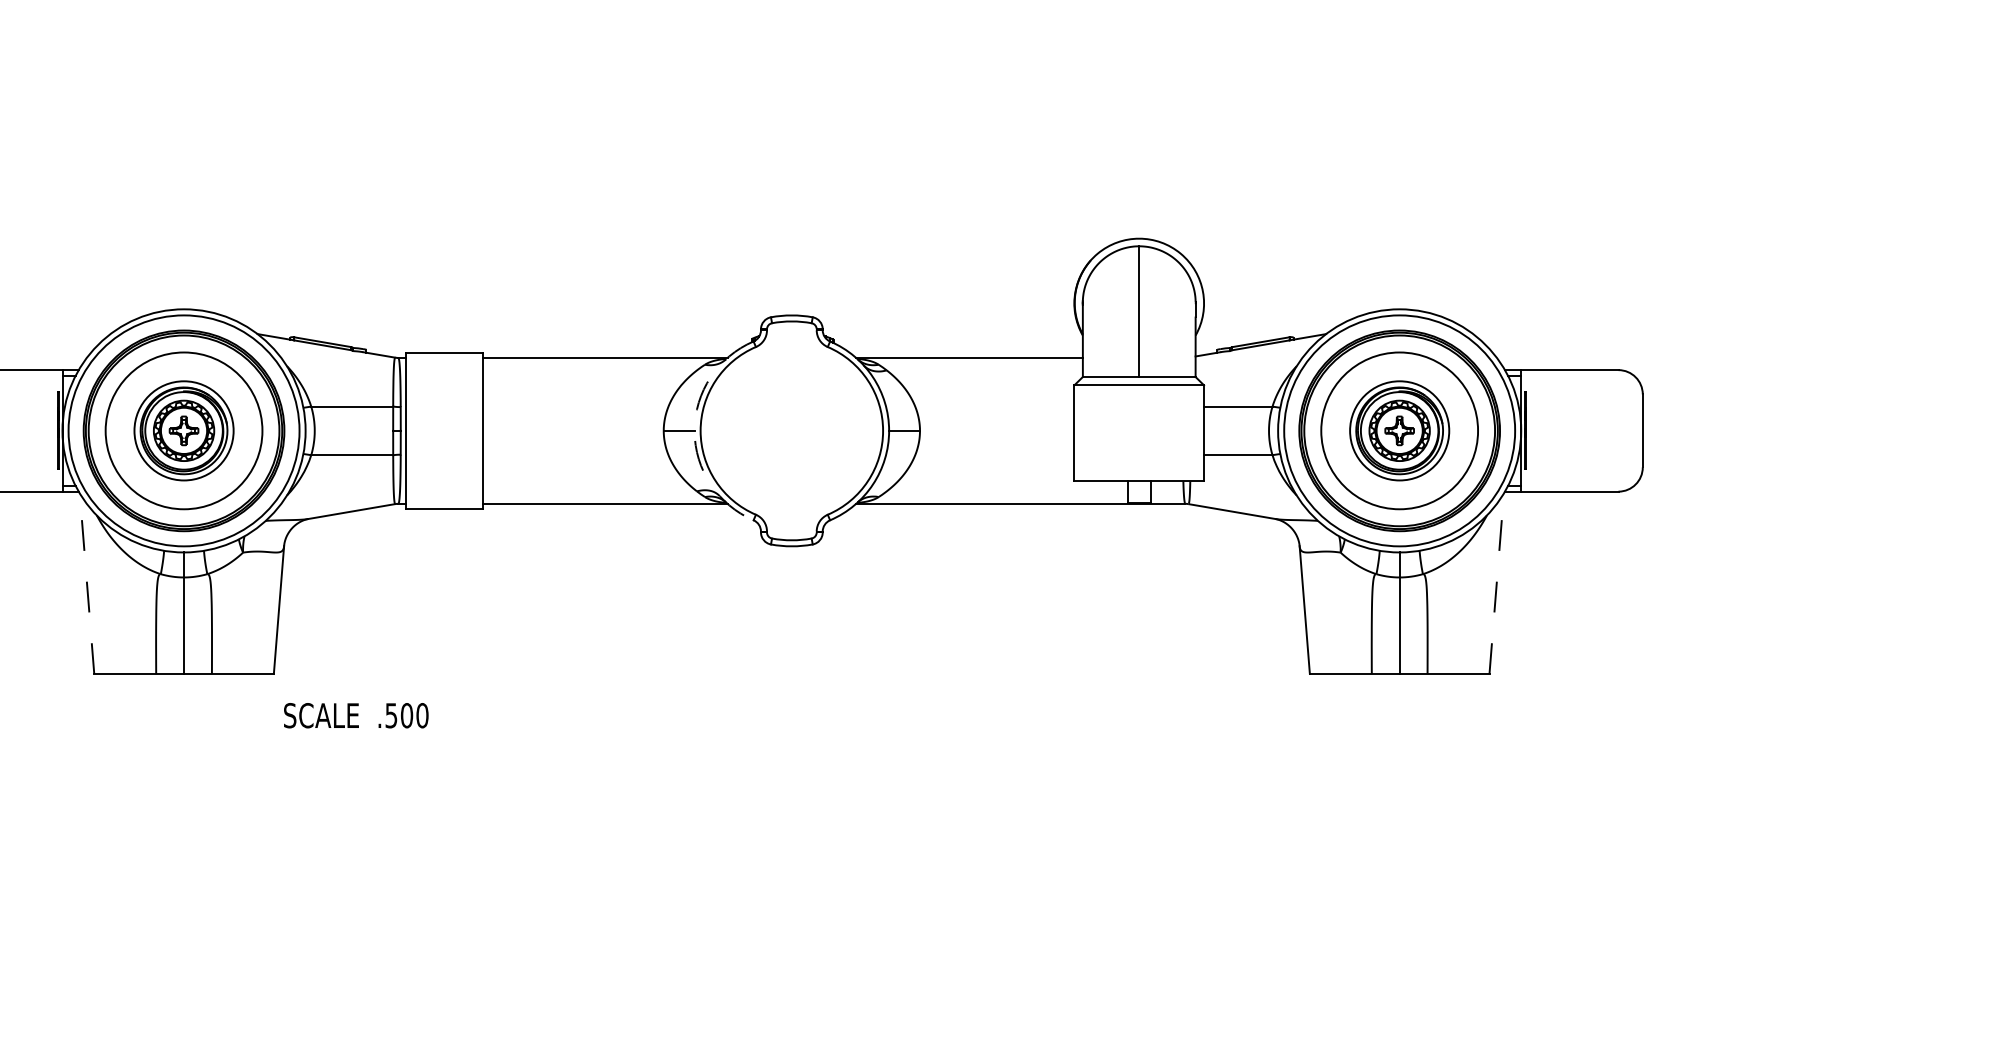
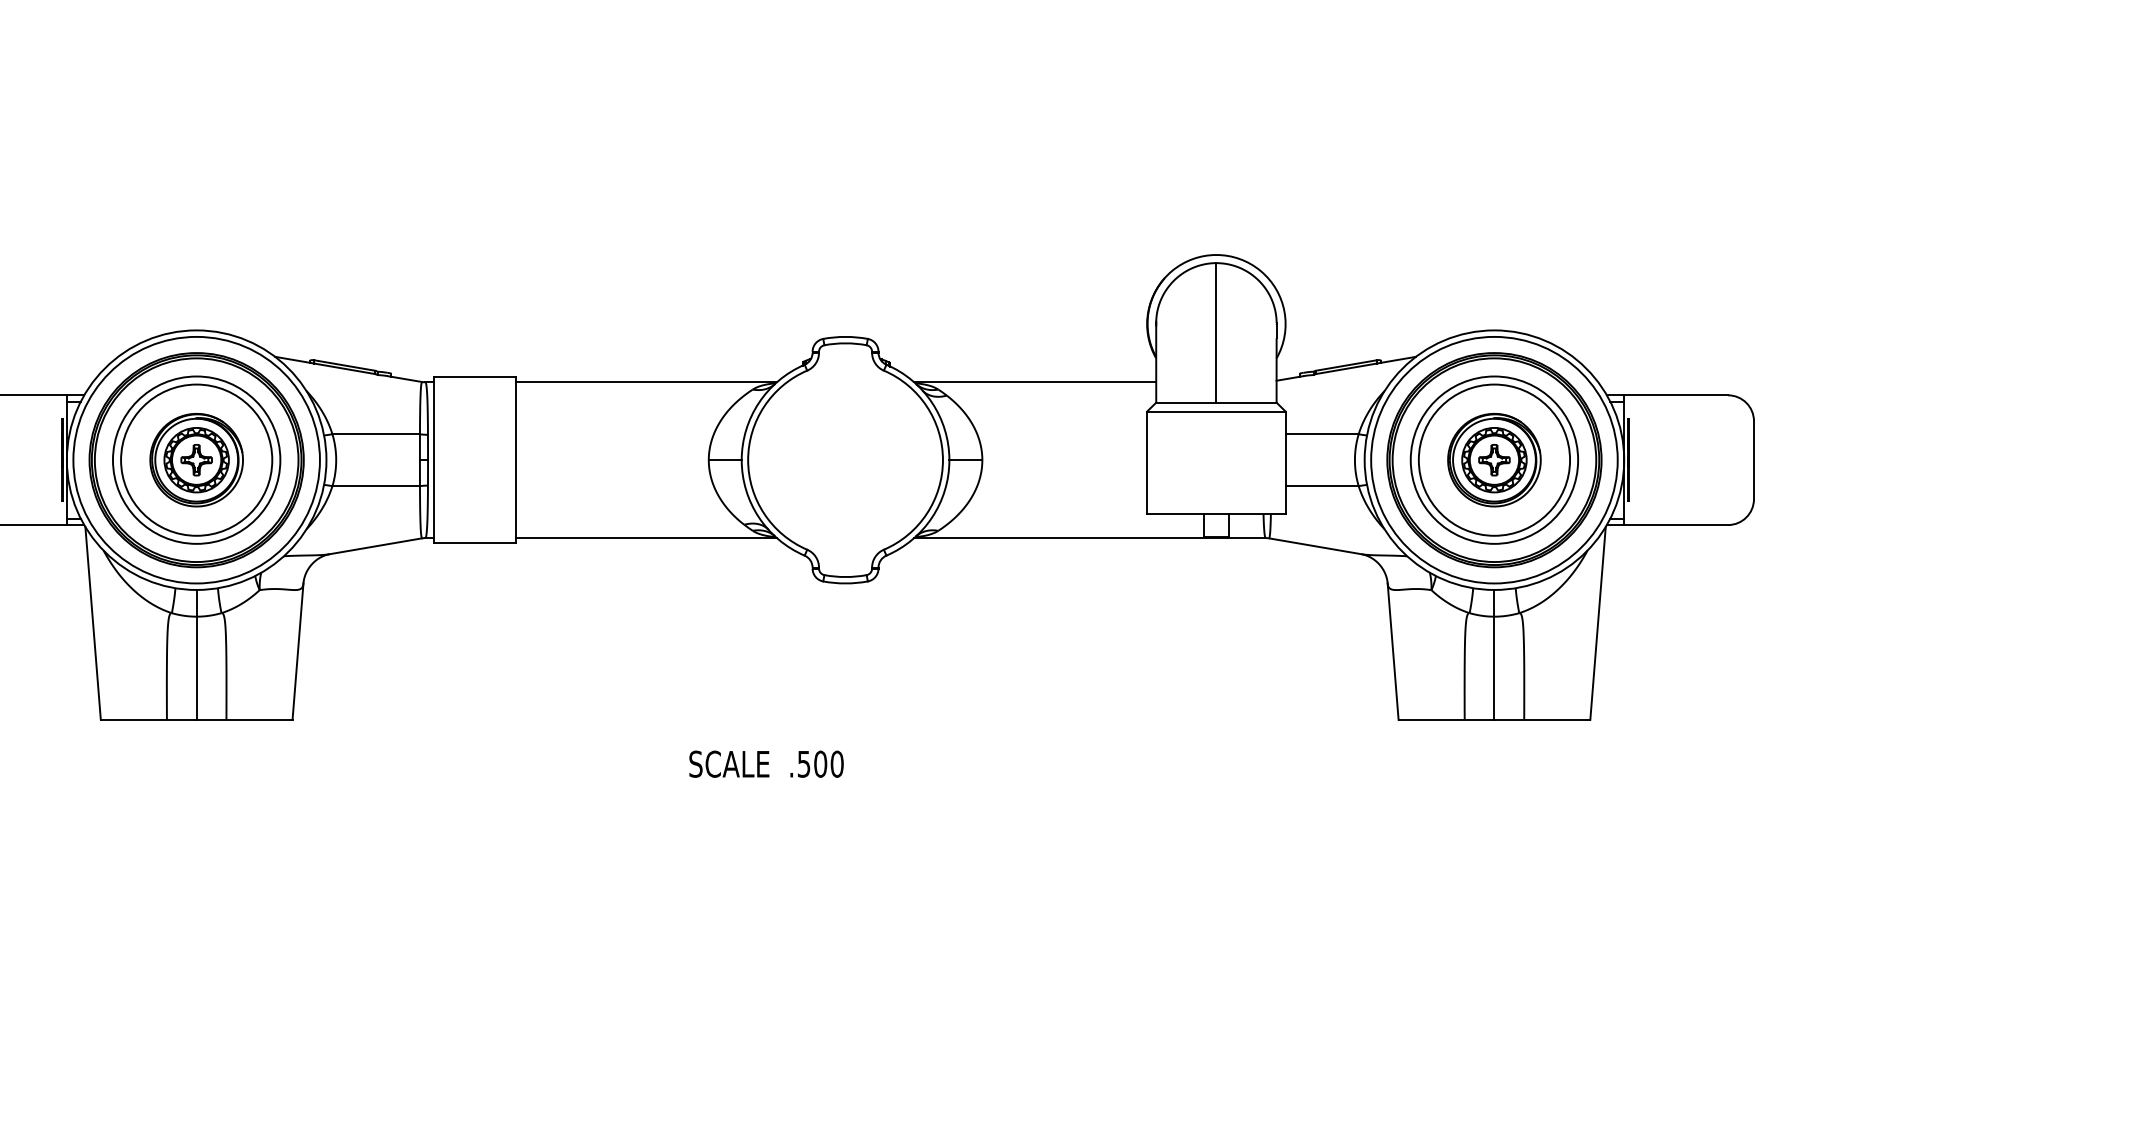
circle: (183, 430) -> (196, 459), size x1.43
circle: (1399, 430) -> (1494, 459), size x1.43
arc: (694, 431) -> (741, 460), dashed -> solid
line: (87, 583) -> (93, 623), dashed -> solid
line: (1497, 583) -> (1598, 623), dashed -> solid
text: (356, 714) -> (766, 763), moved

